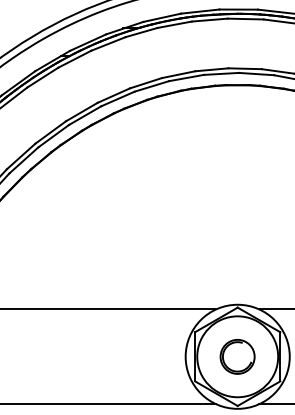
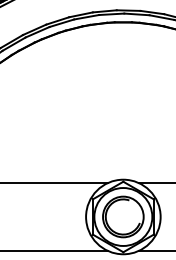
part: (237, 356) -> (123, 216), size x1.67

